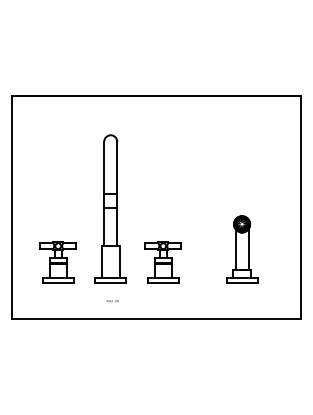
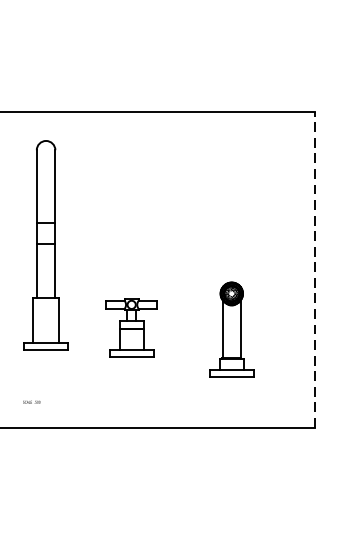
line: (300, 207) -> (314, 269), solid -> dashed
part: (110, 208) -> (45, 244), moved
part: (162, 262) -> (130, 327), moved
text: (112, 301) -> (31, 402), moved

